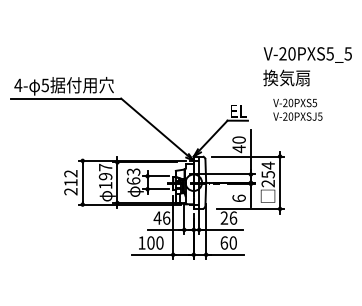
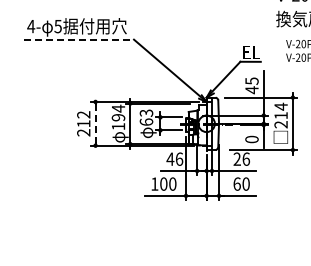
line: (66, 98) -> (79, 39), solid -> dashed
text: (238, 139) -> (251, 80), 40 -> 45
text: (105, 167) -> (118, 108), 197 -> 194
text: (268, 174) -> (281, 115), 254 -> 214
line: (82, 183) -> (95, 124), solid -> dashed
text: (238, 198) -> (251, 139), 6 -> 0

